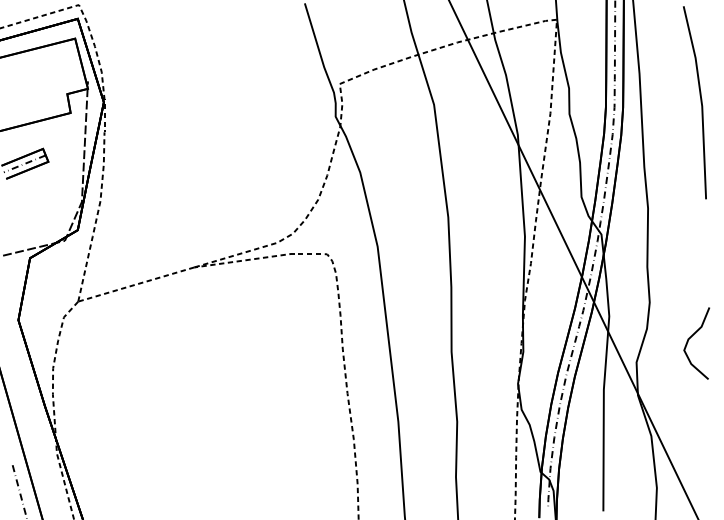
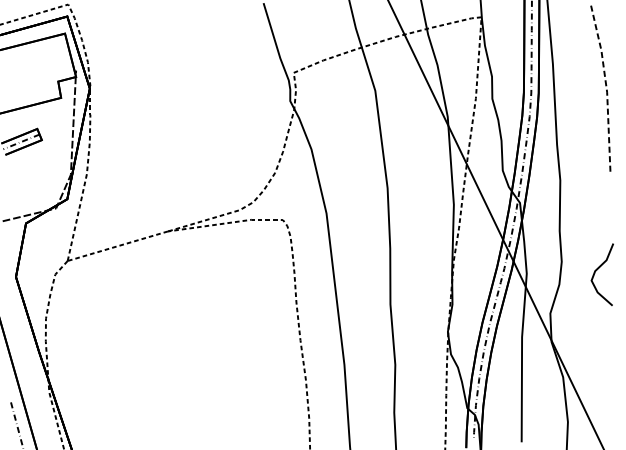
line: (701, 102) -> (606, 88), solid -> dashed
curve: (691, 337) -> (597, 269), moved

